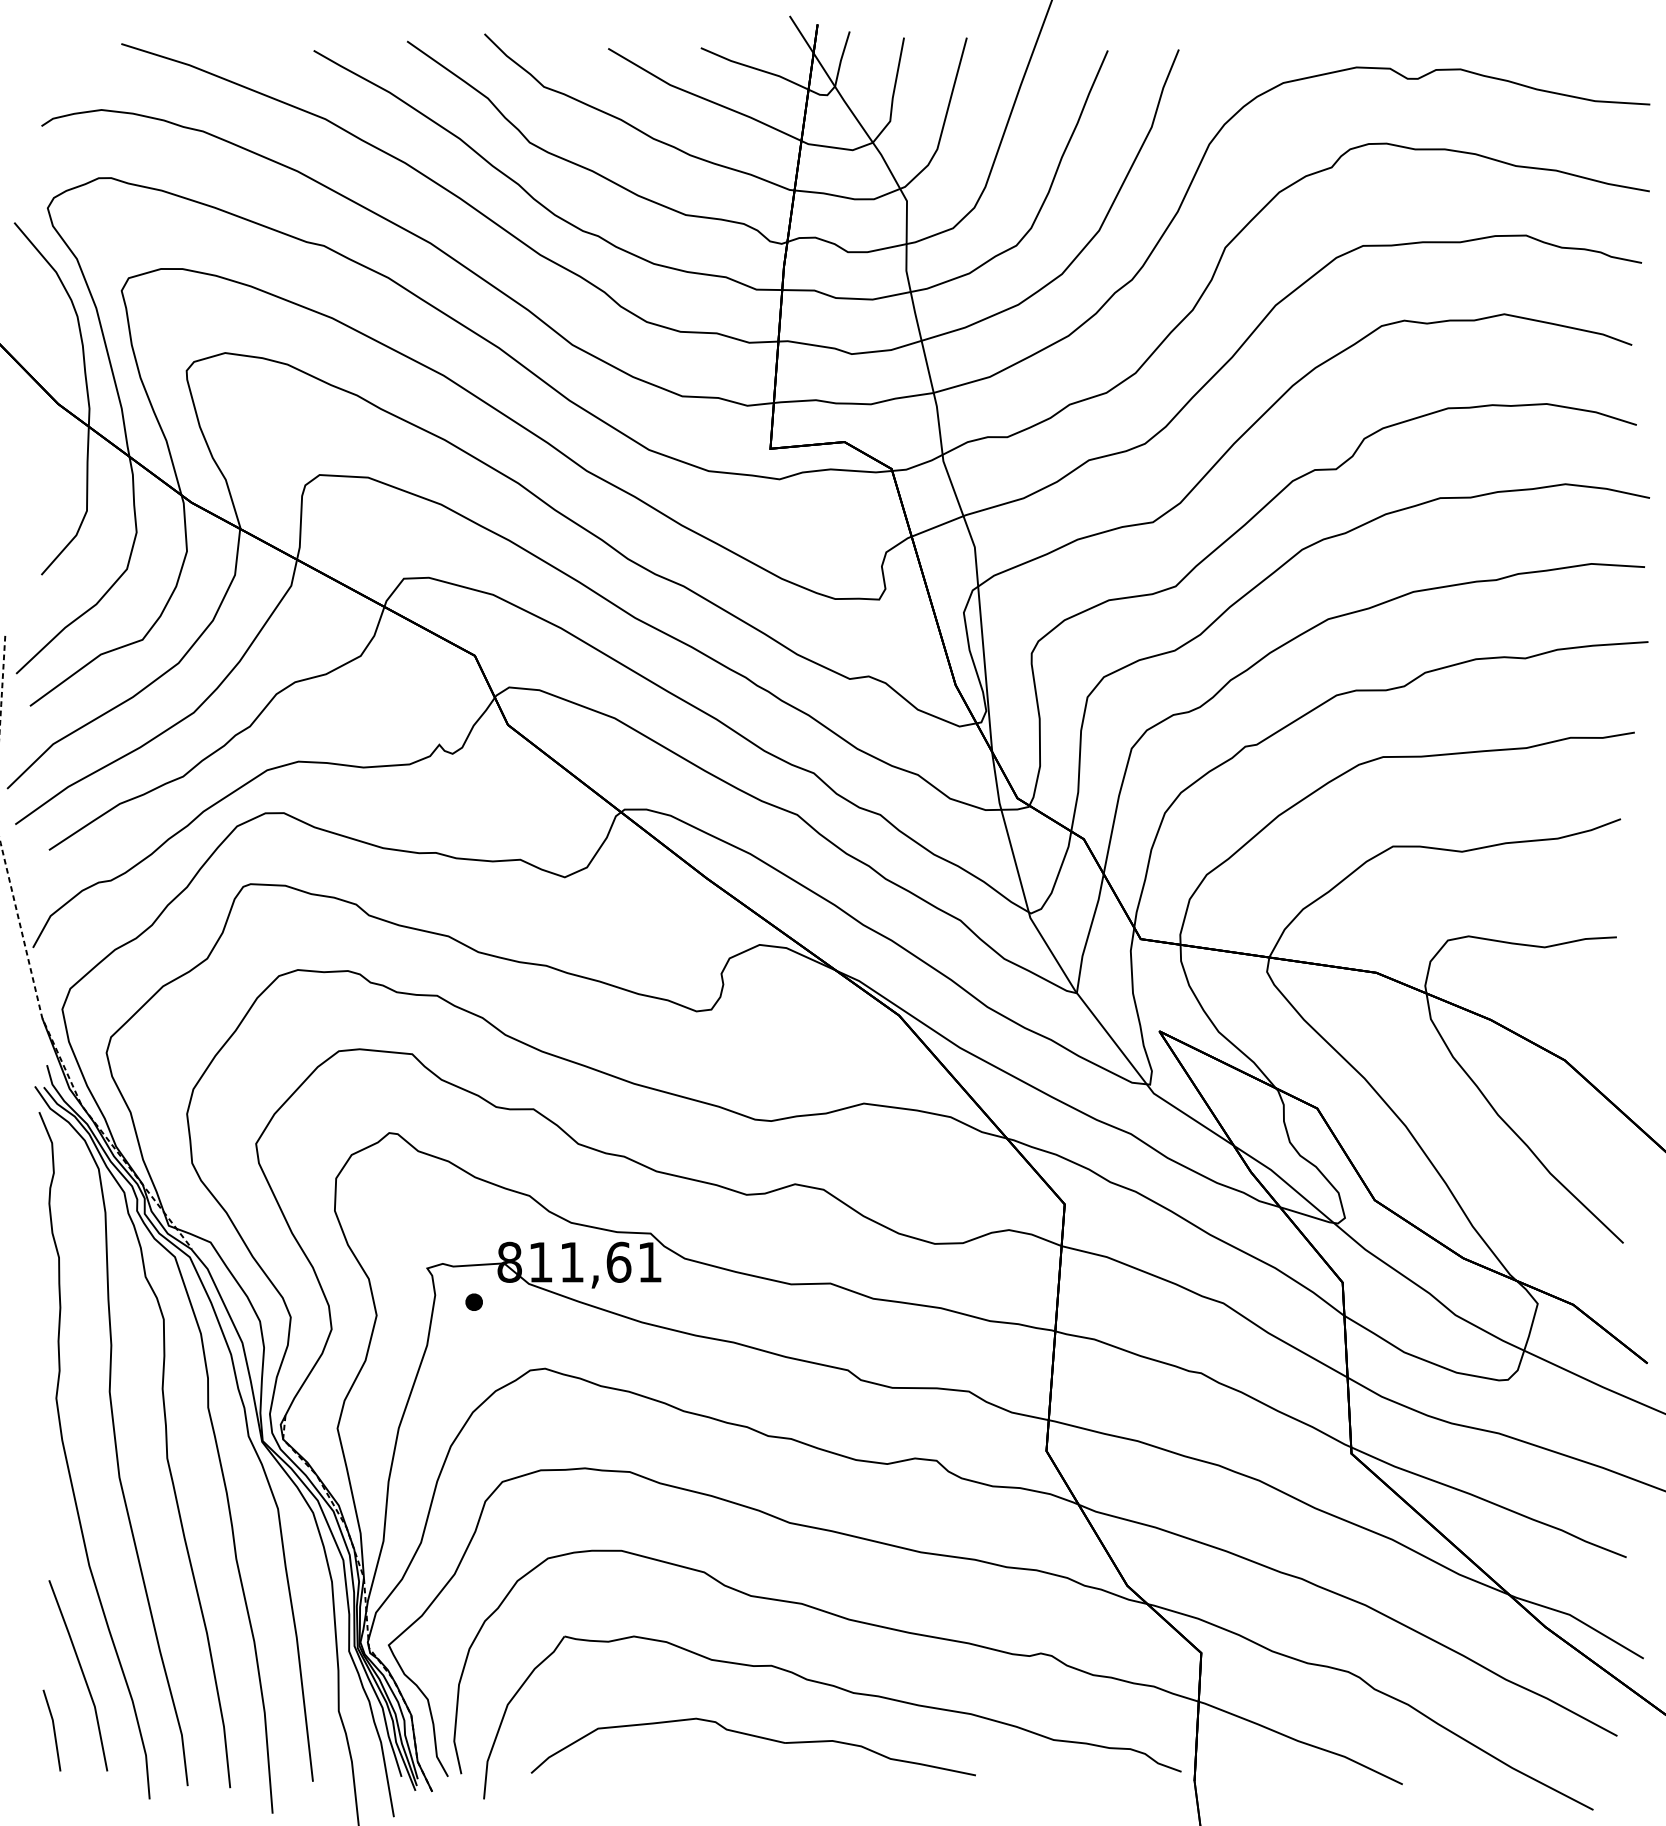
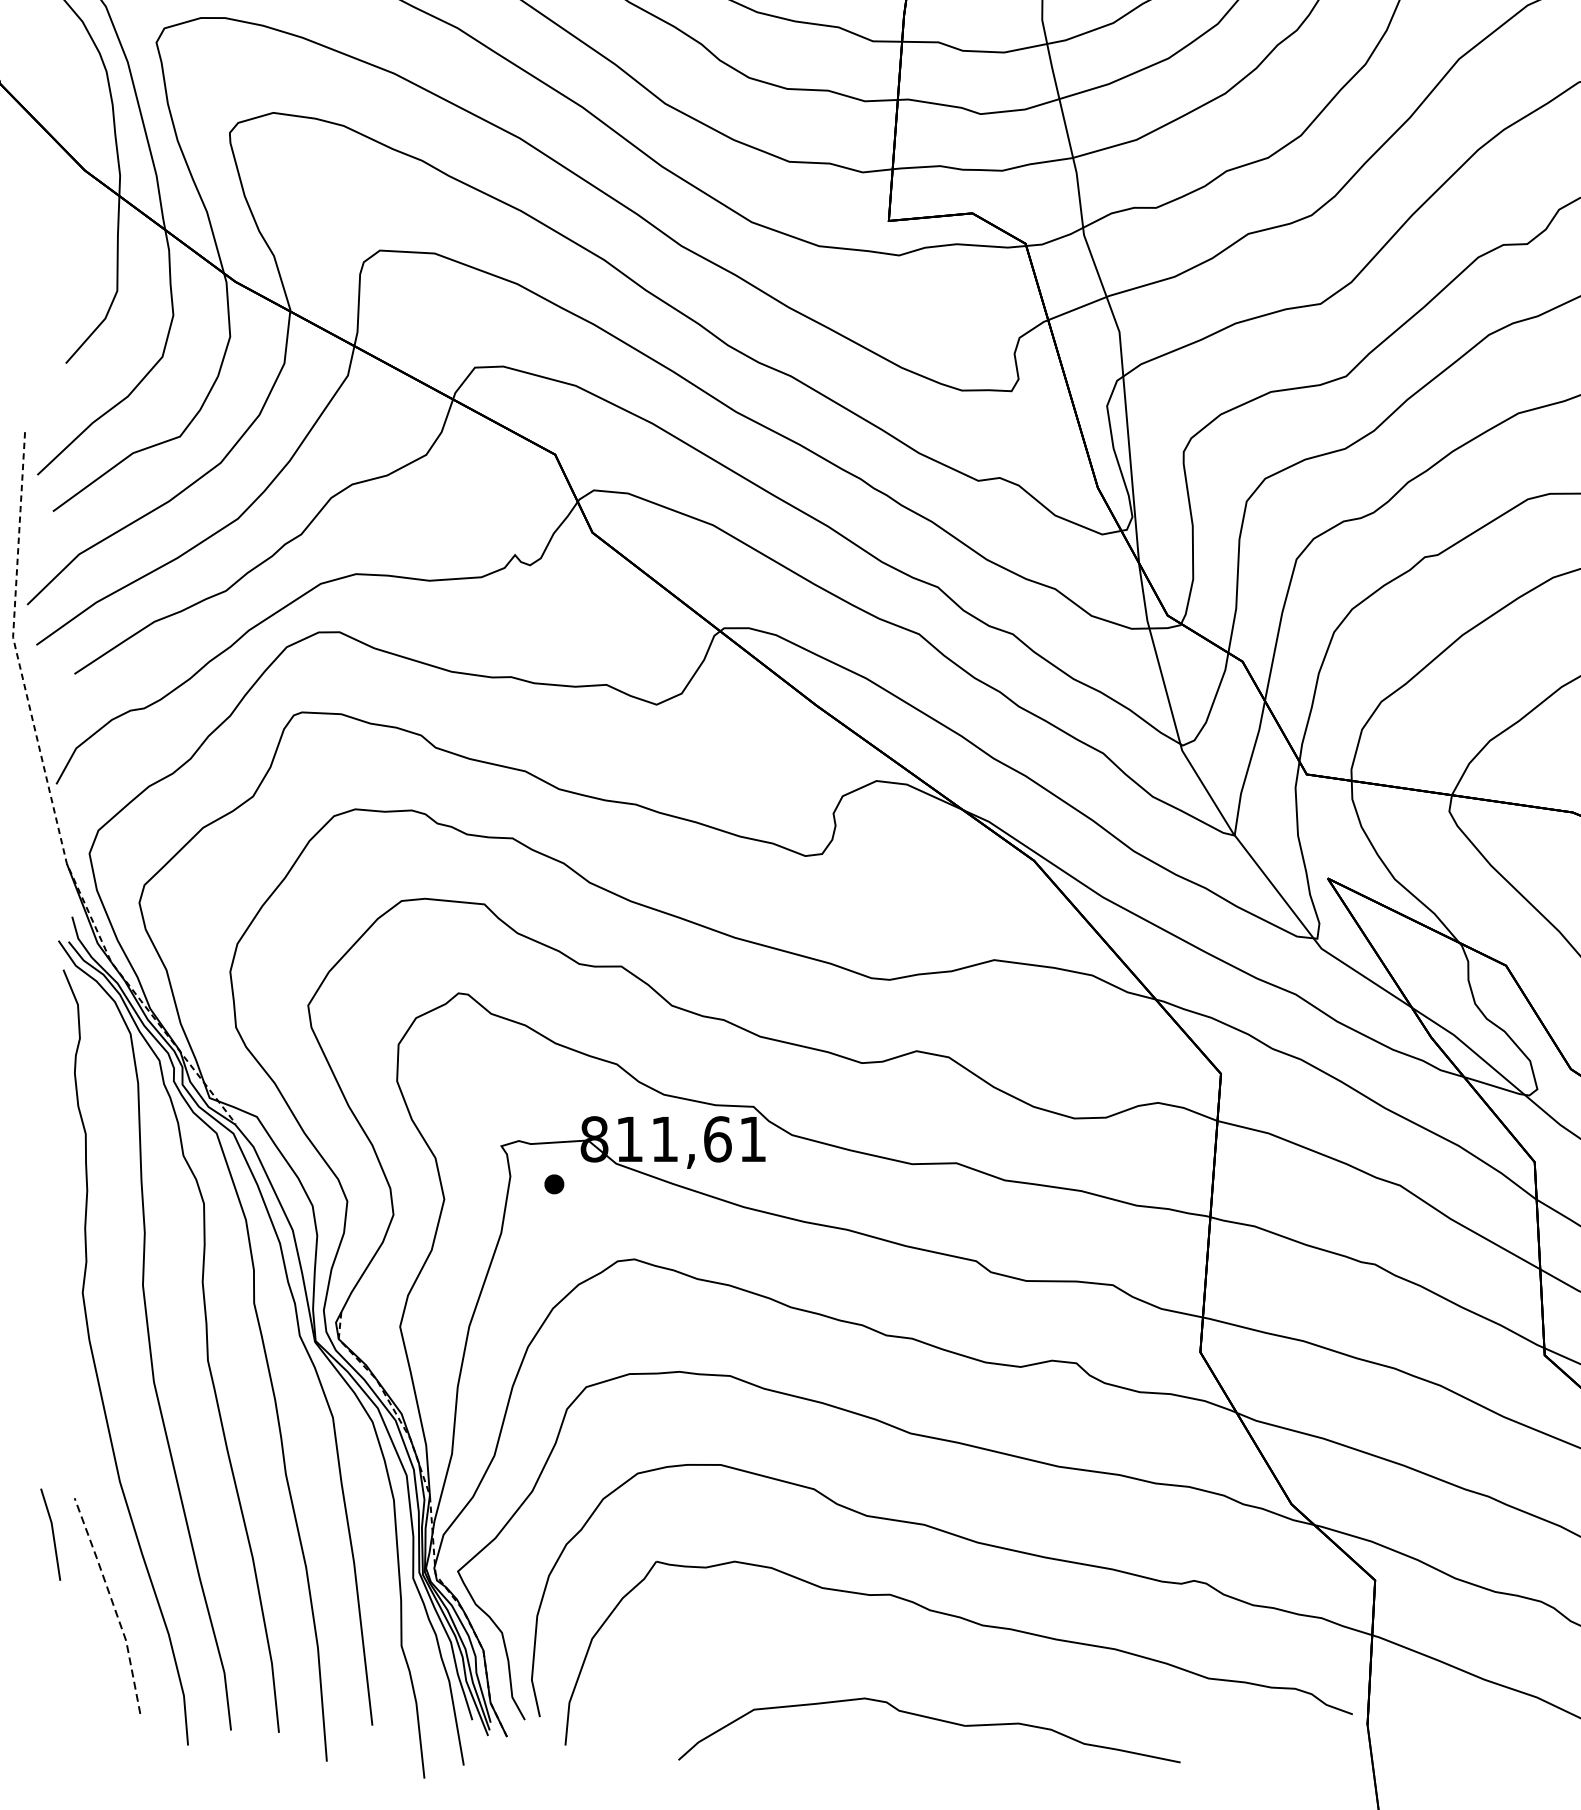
line: (83, 1674) -> (113, 1604), solid -> dashed
line: (53, 1730) -> (52, 1534), moved
part: (755, 1737) -> (931, 1719), moved

